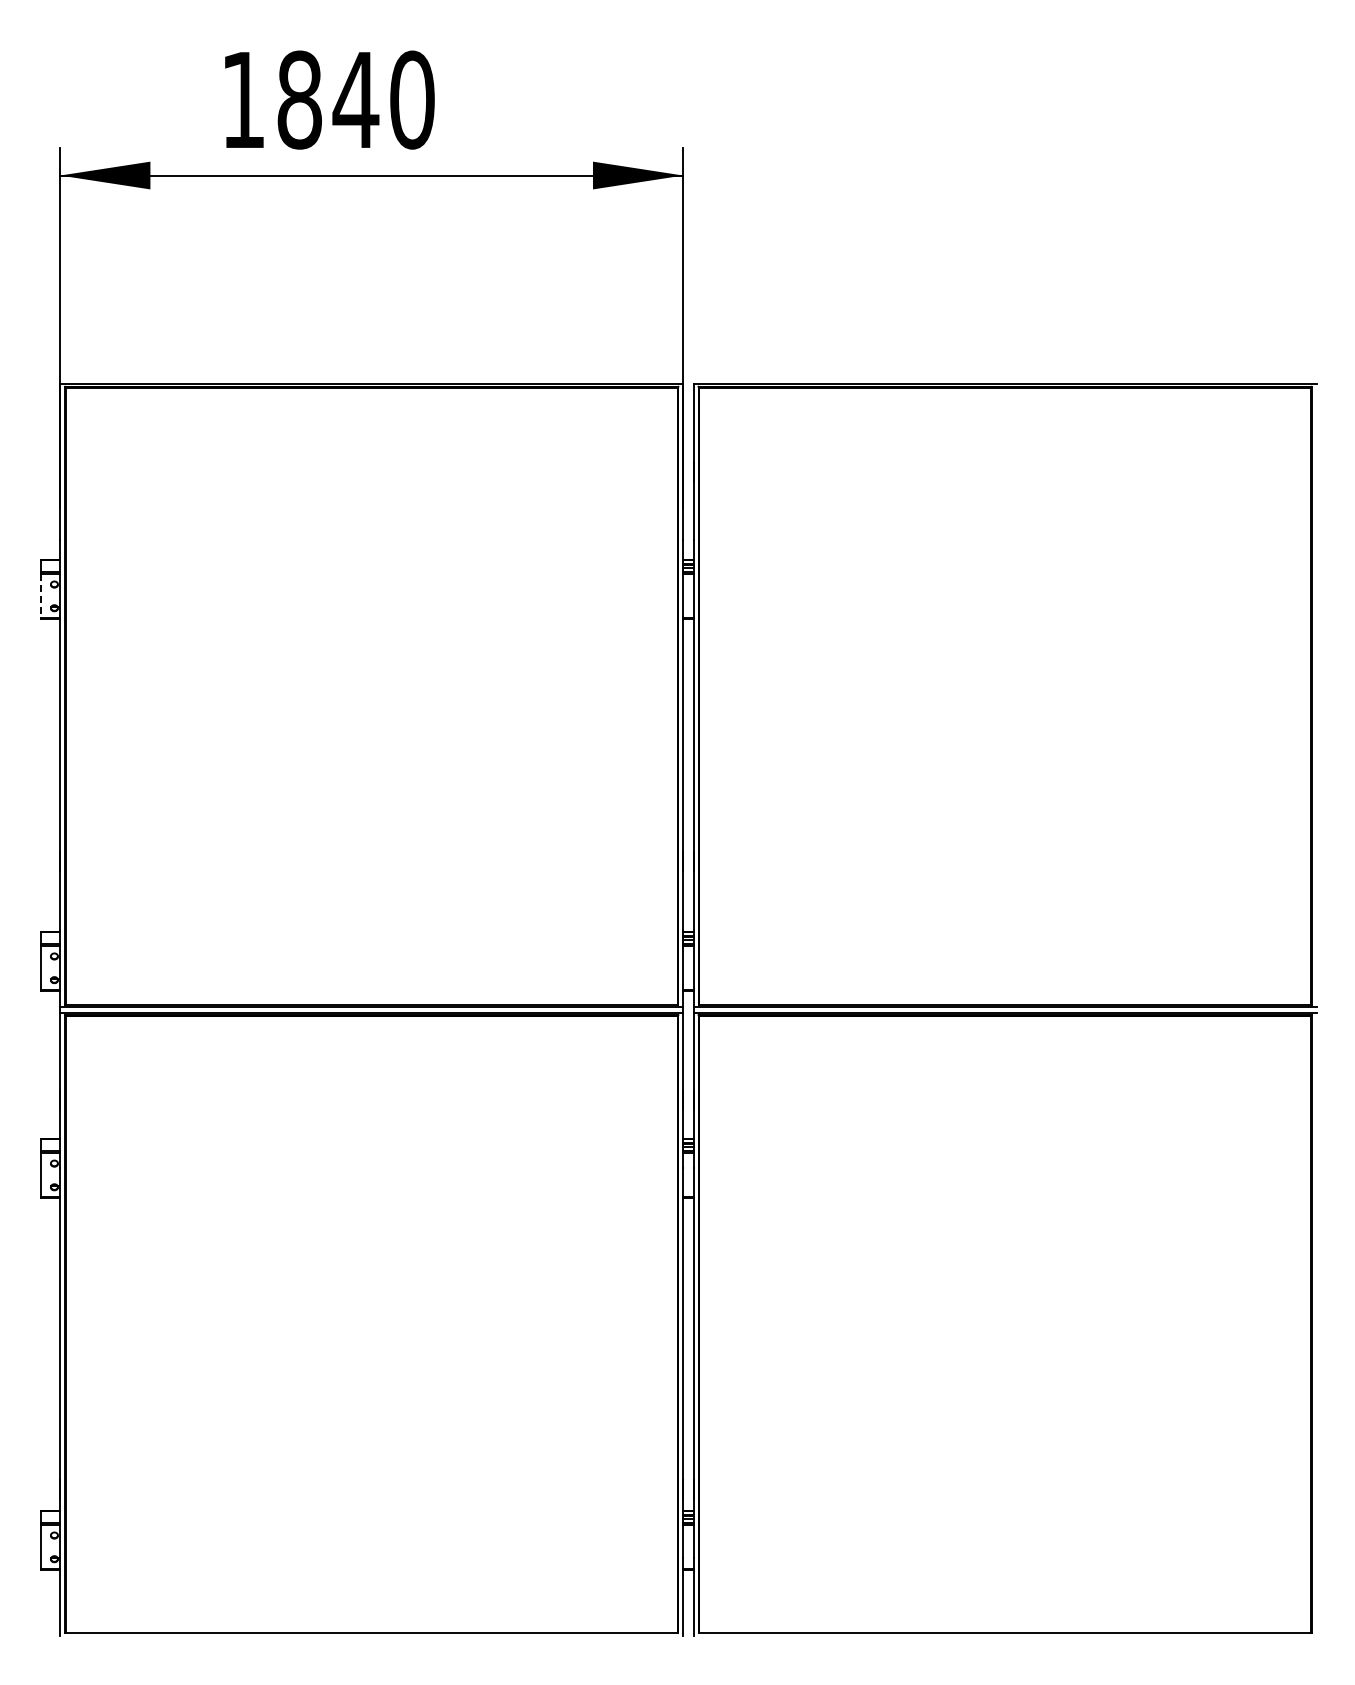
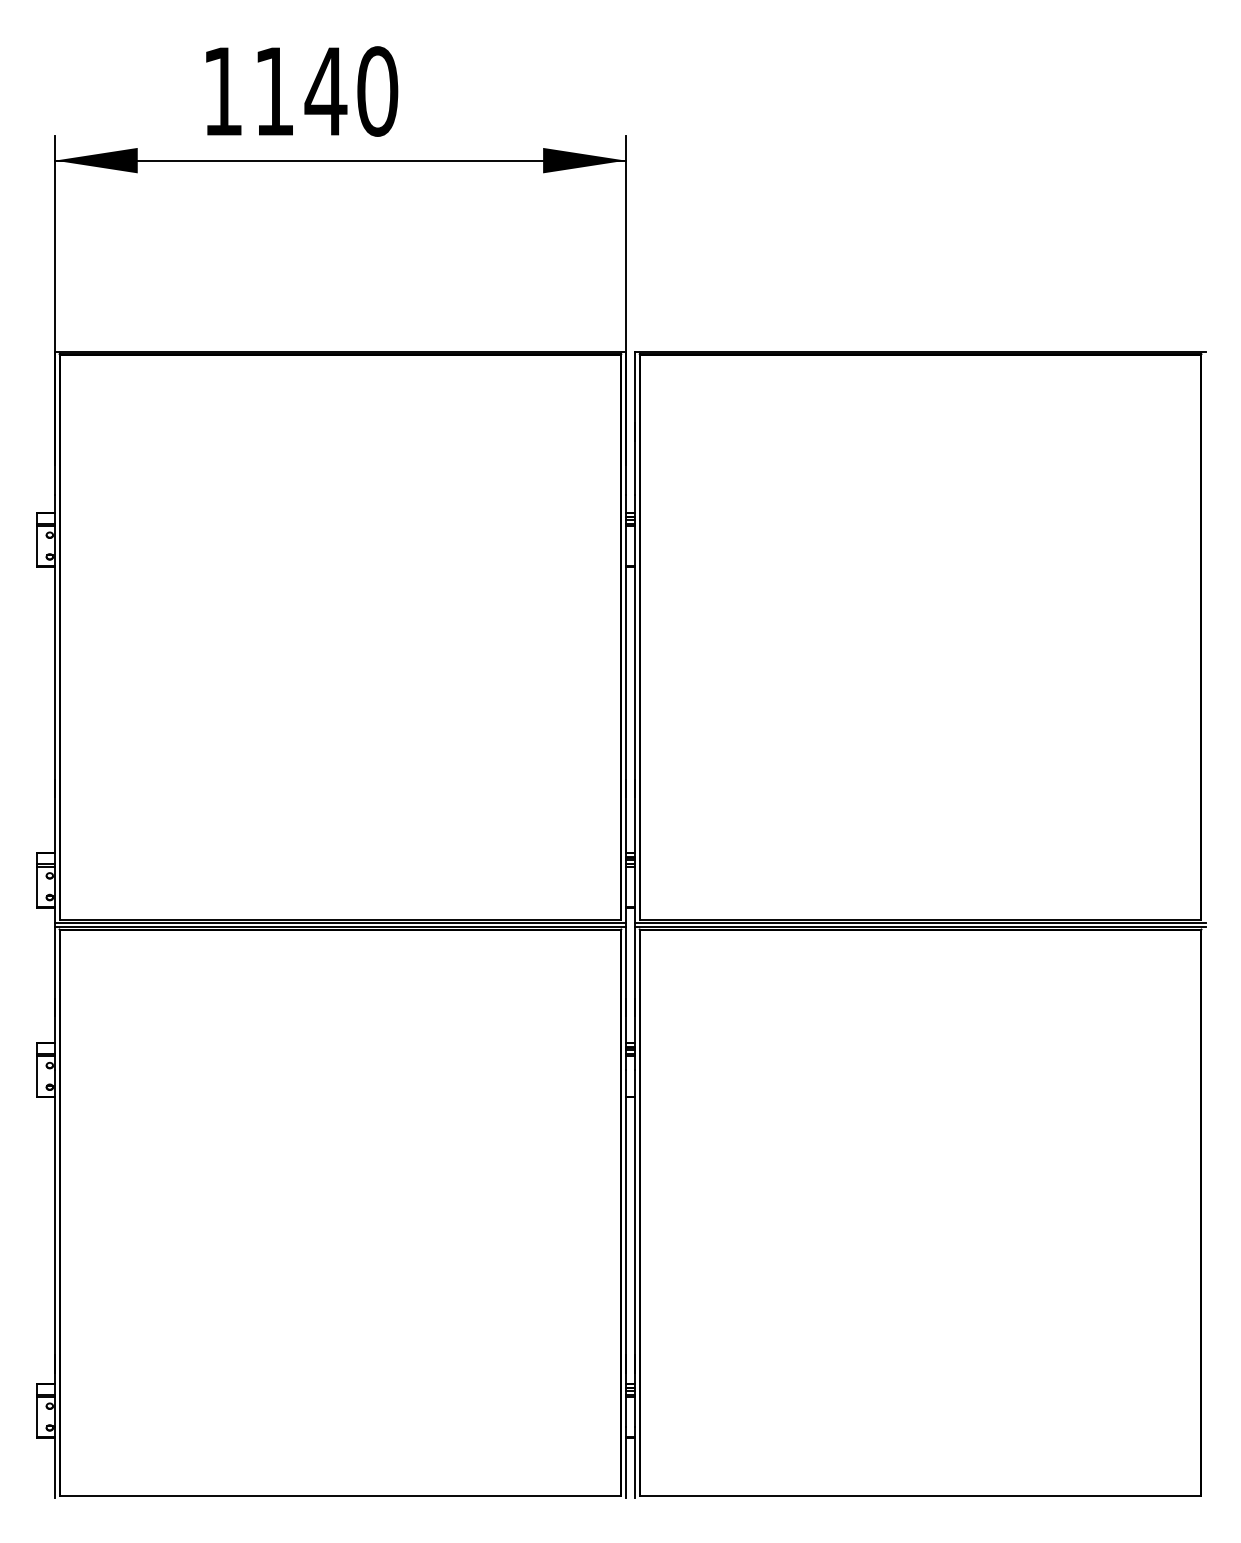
text: (299, 99) -> (274, 90), 1840 -> 1140
line: (40, 596) -> (37, 546), dashed -> solid

